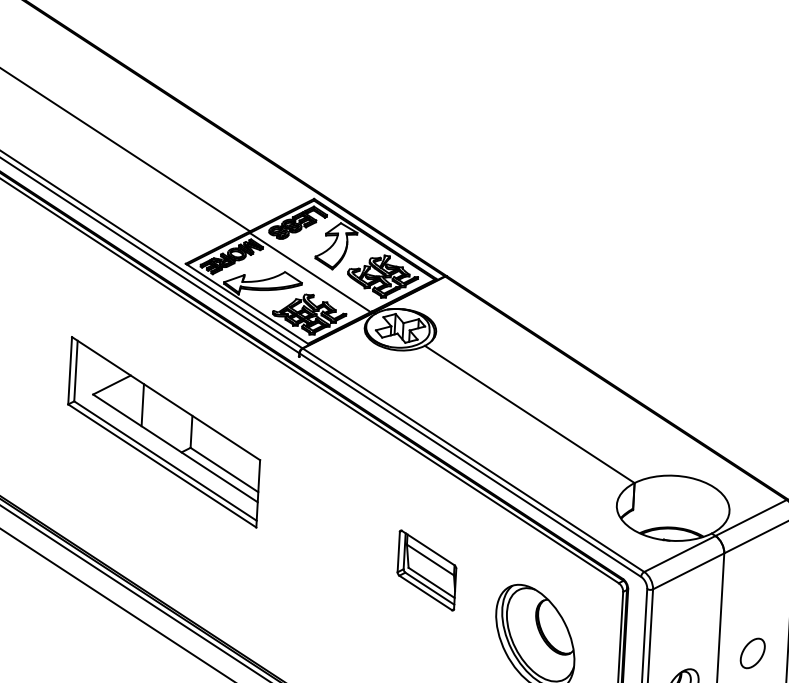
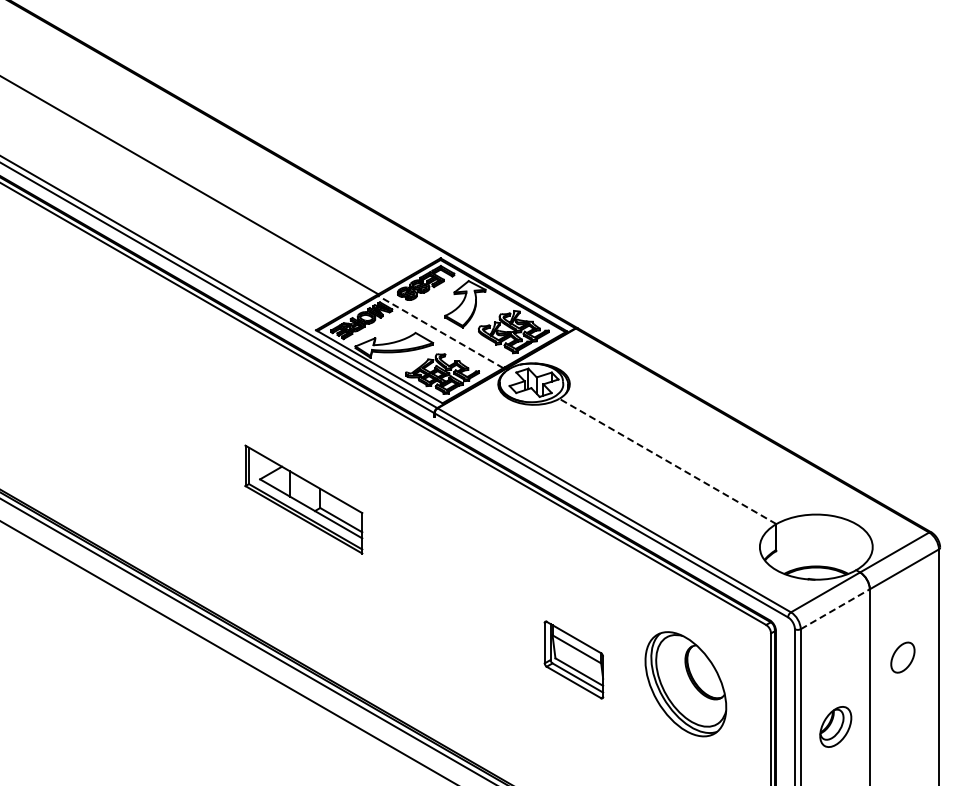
line: (309, 272) -> (440, 331), solid -> dashed
line: (529, 414) -> (667, 461), solid -> dashed
part: (163, 432) -> (303, 499), size x0.6
part: (426, 569) -> (573, 659), moved
line: (688, 571) -> (835, 609), solid -> dashed
part: (752, 653) -> (902, 657), moved

